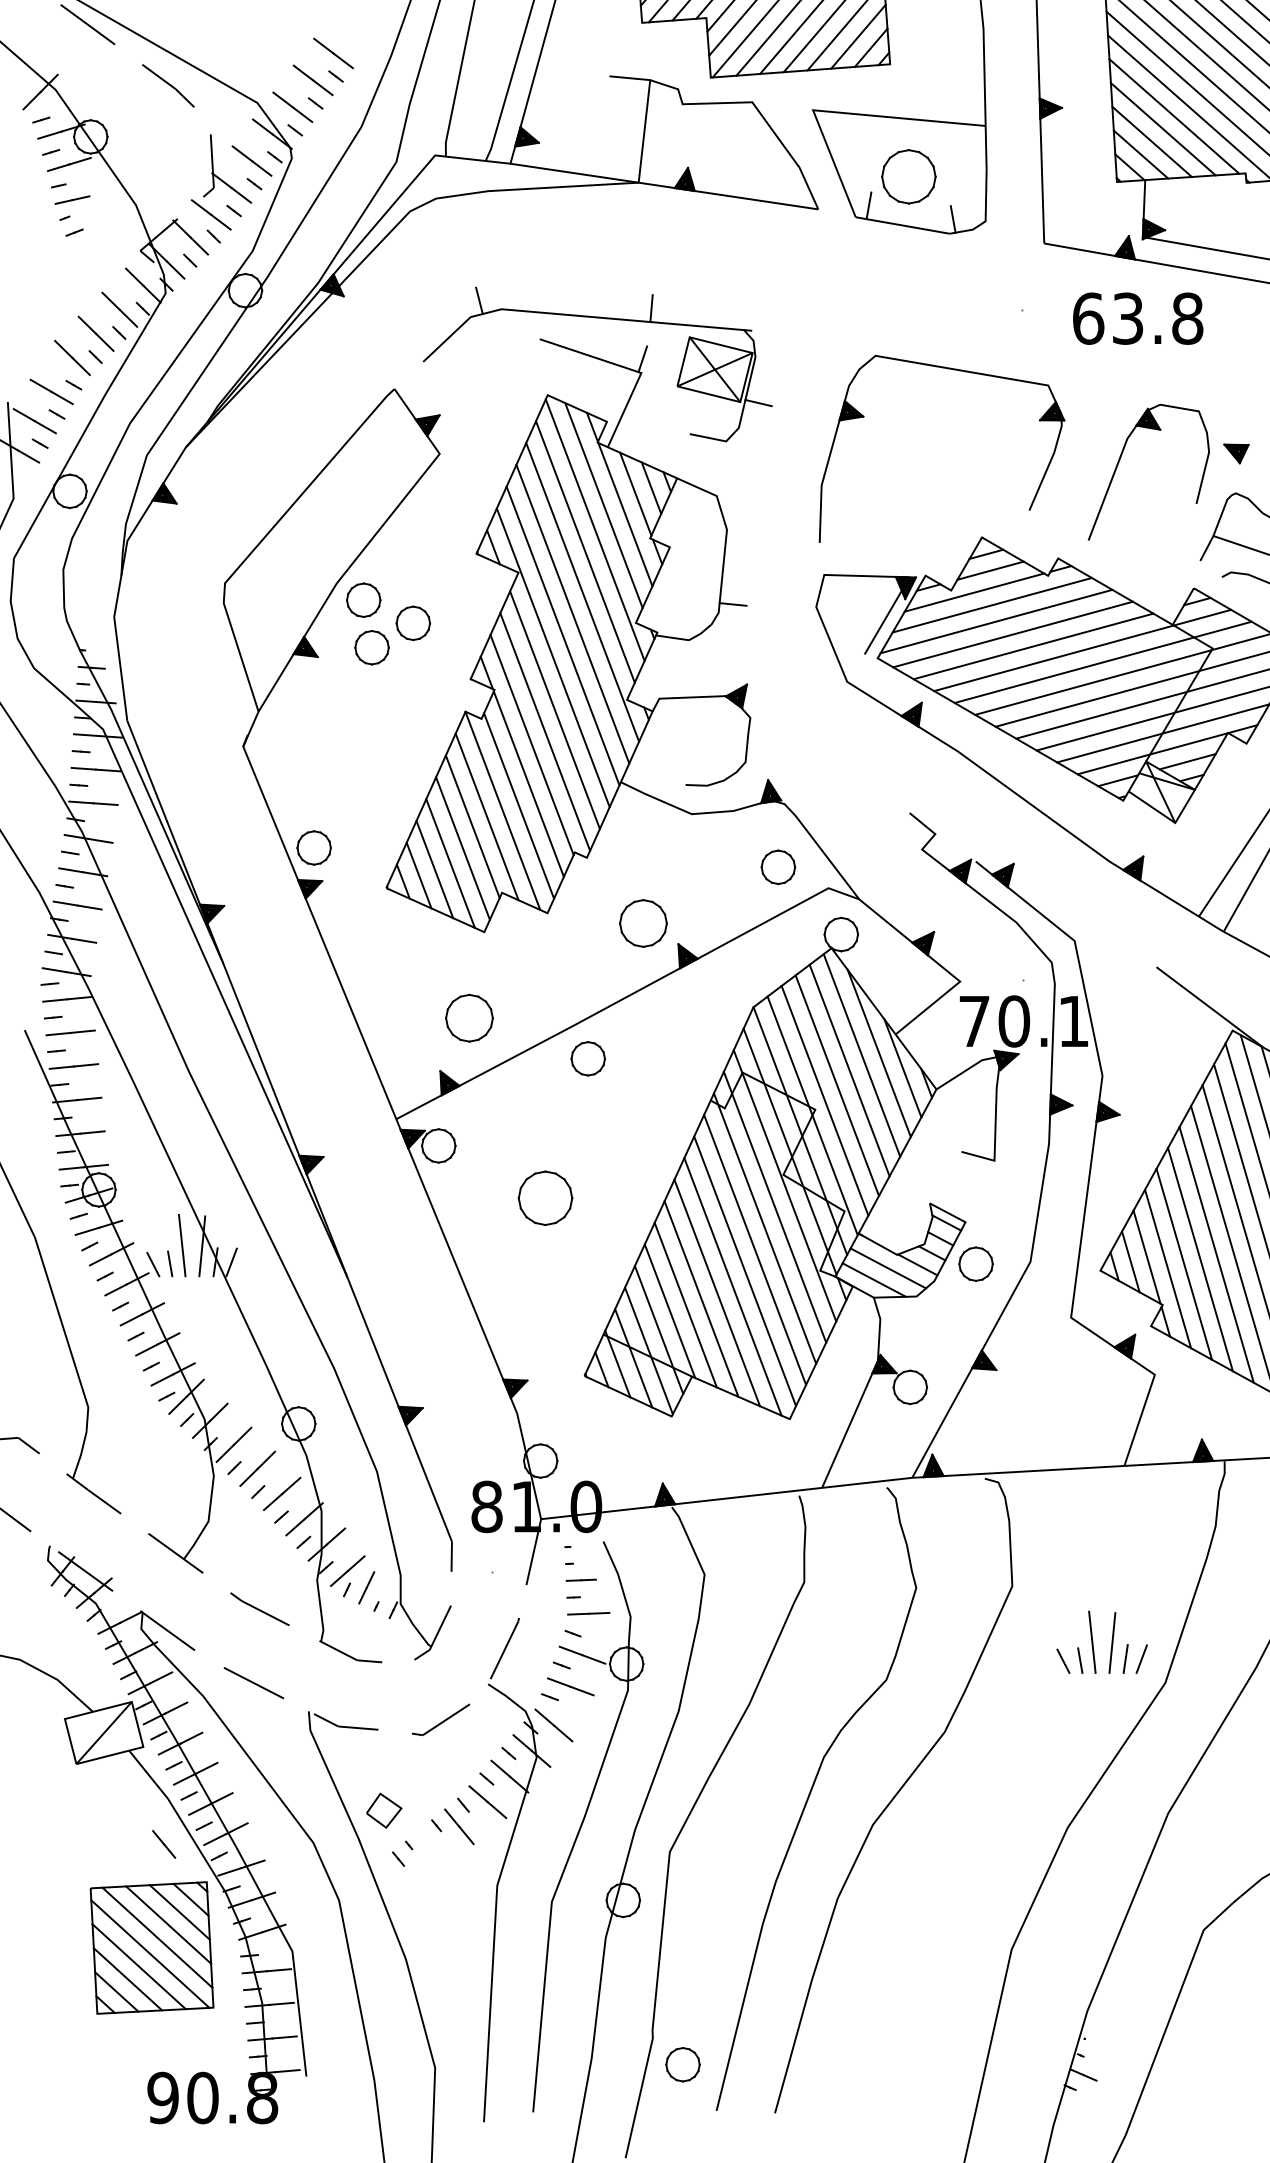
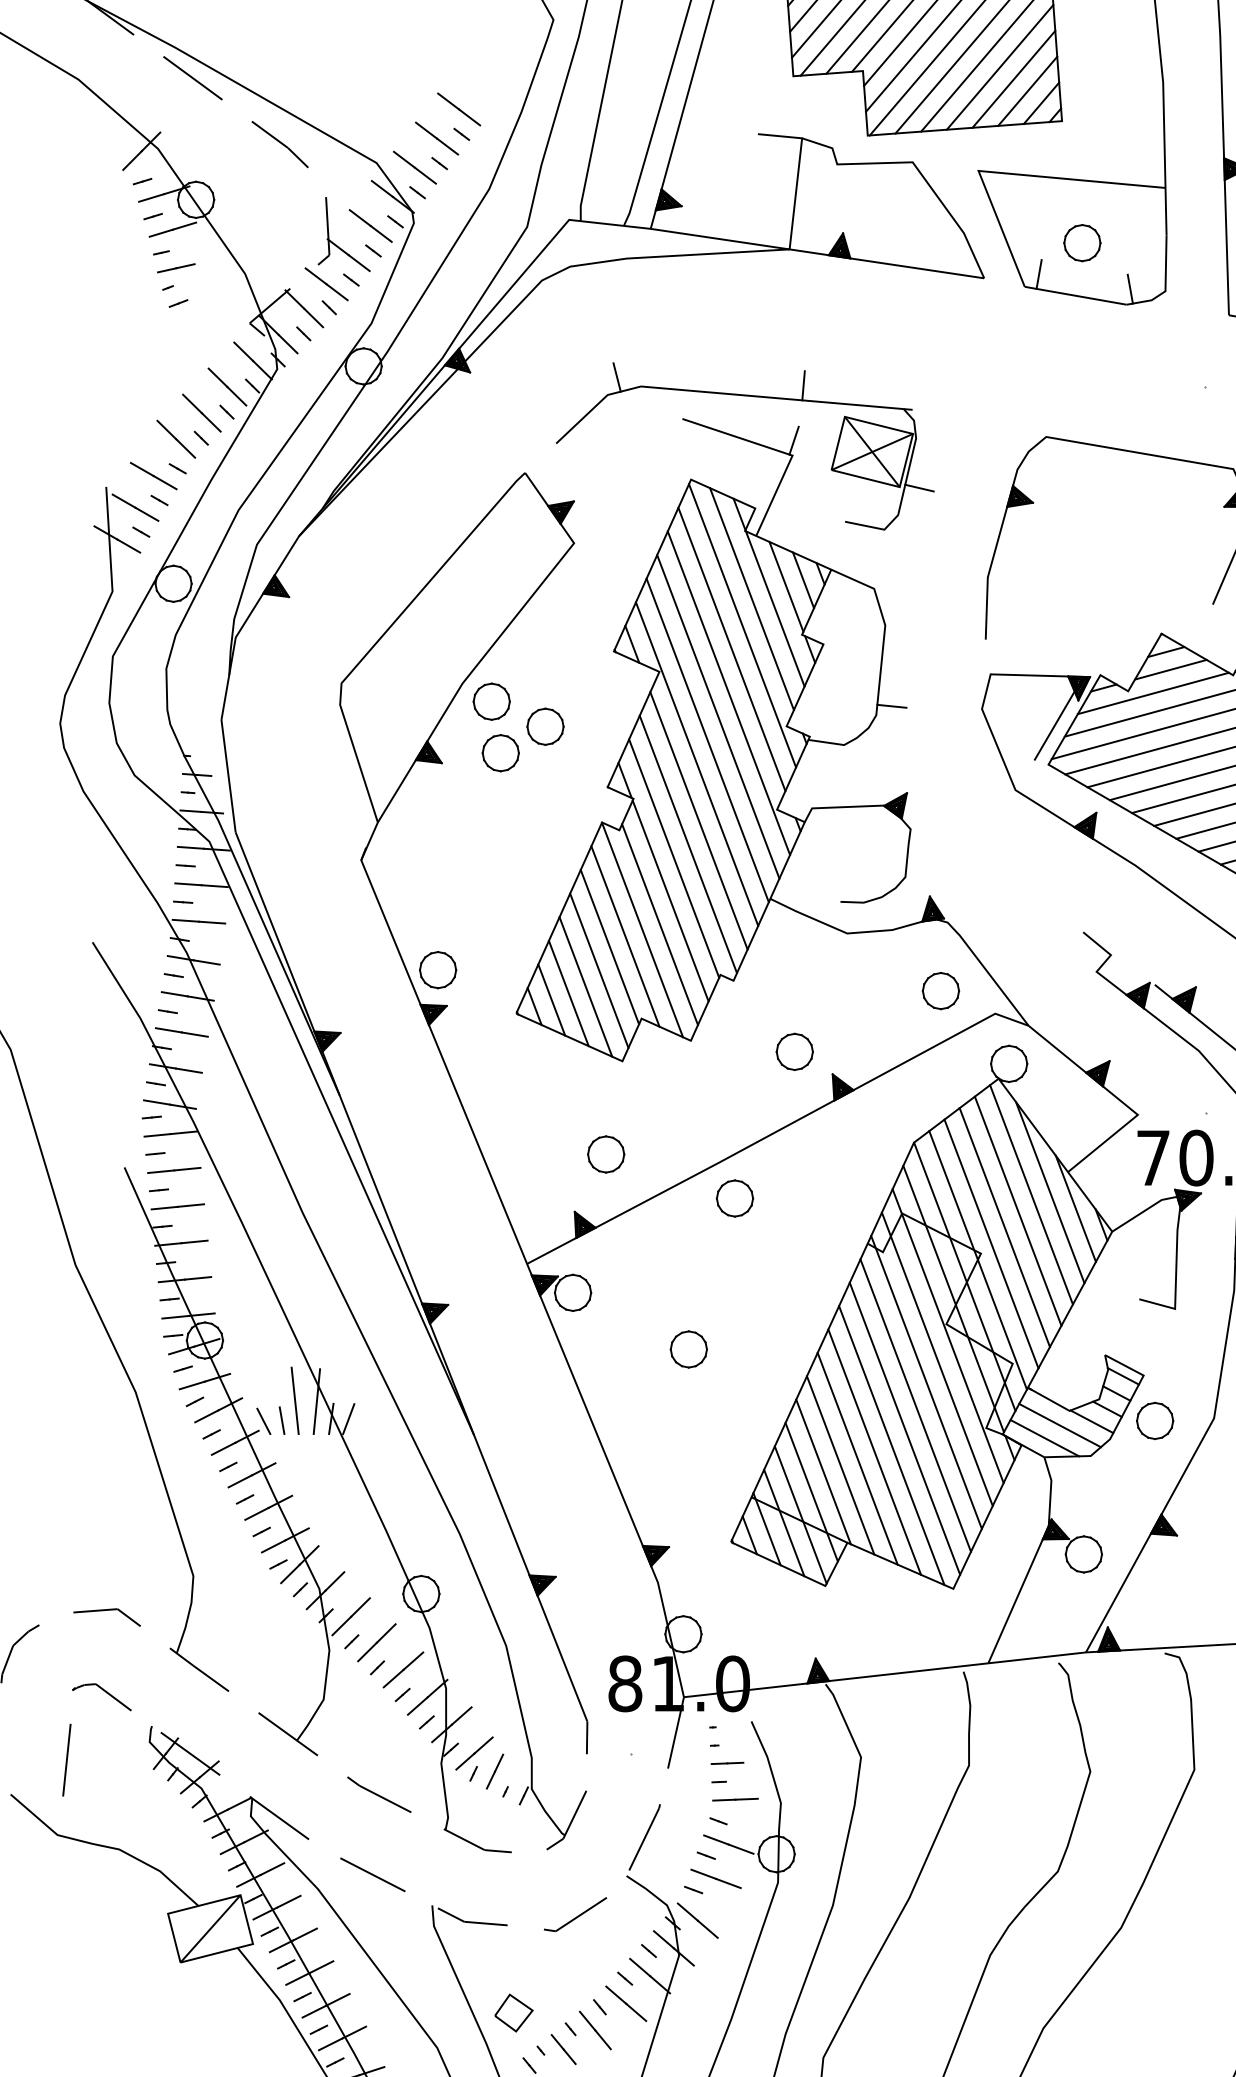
part: (908, 176) -> (1081, 242), size x0.62
part: (643, 923) -> (794, 1051), size x0.71
part: (468, 1017) -> (605, 1153), size x0.71
part: (545, 1197) -> (688, 1348), size x0.62
line: (164, 1844) -> (564, 2049), moved

